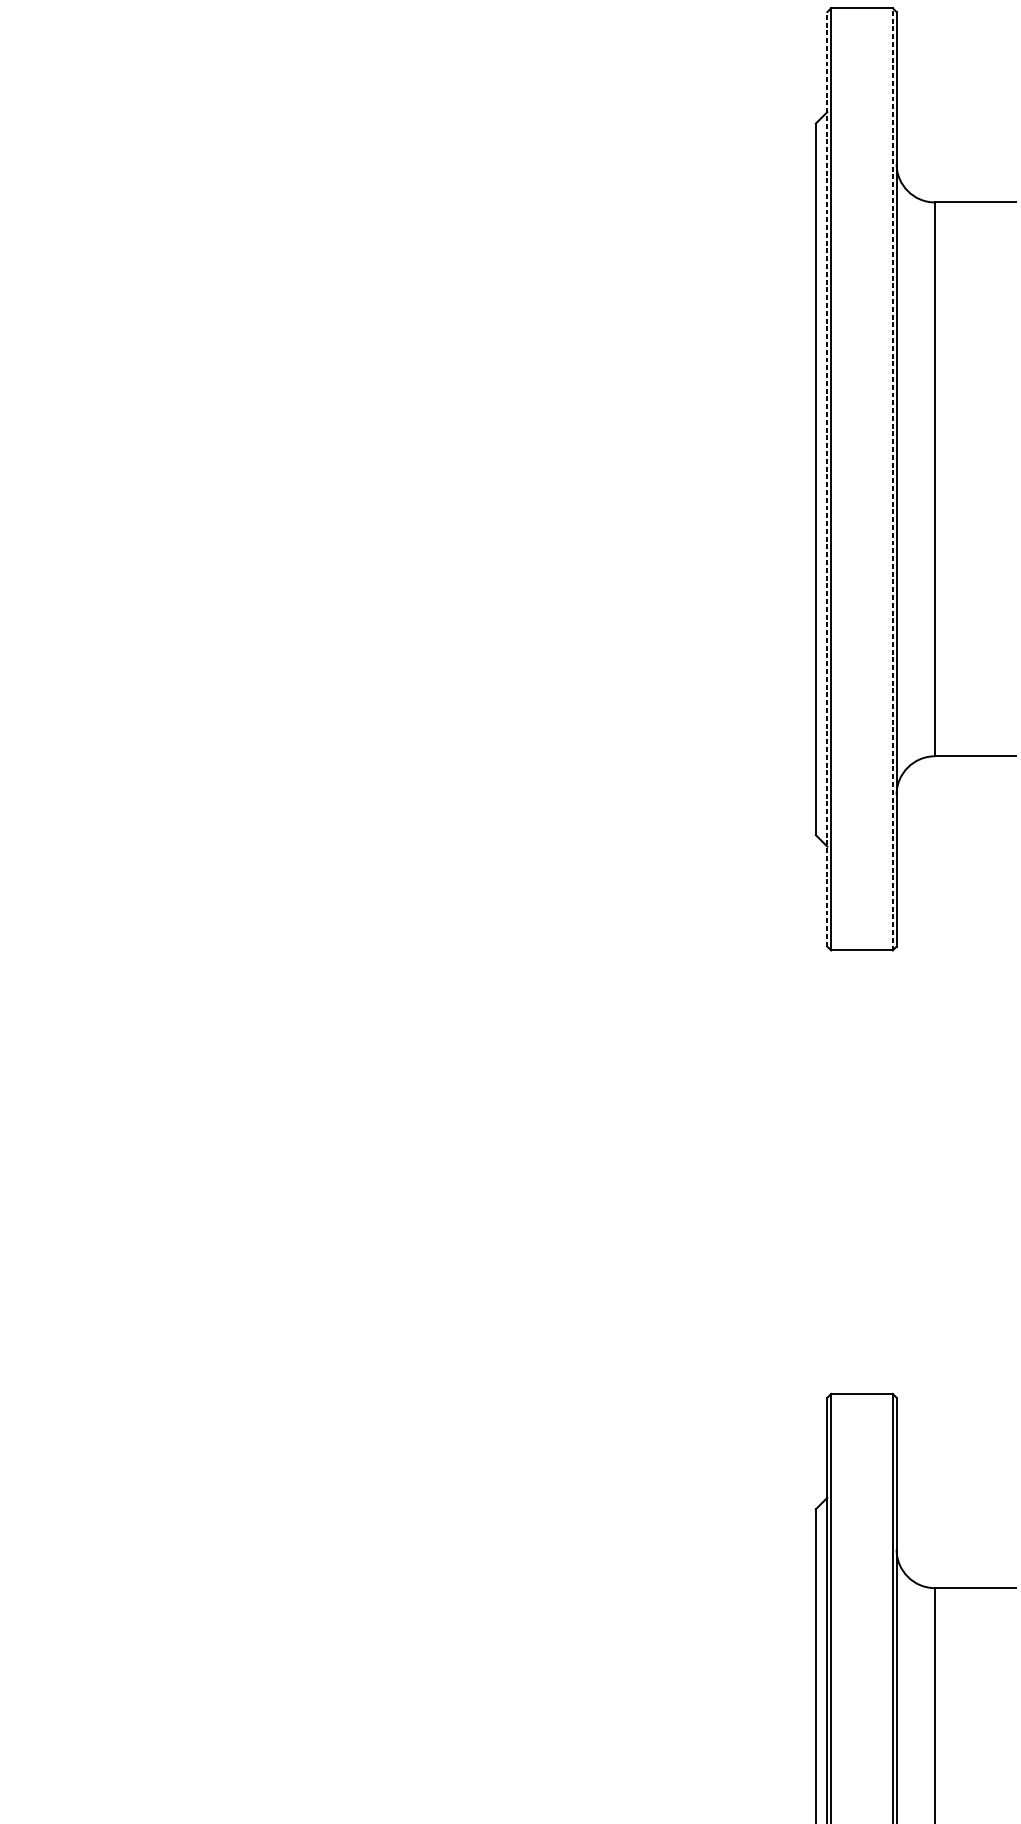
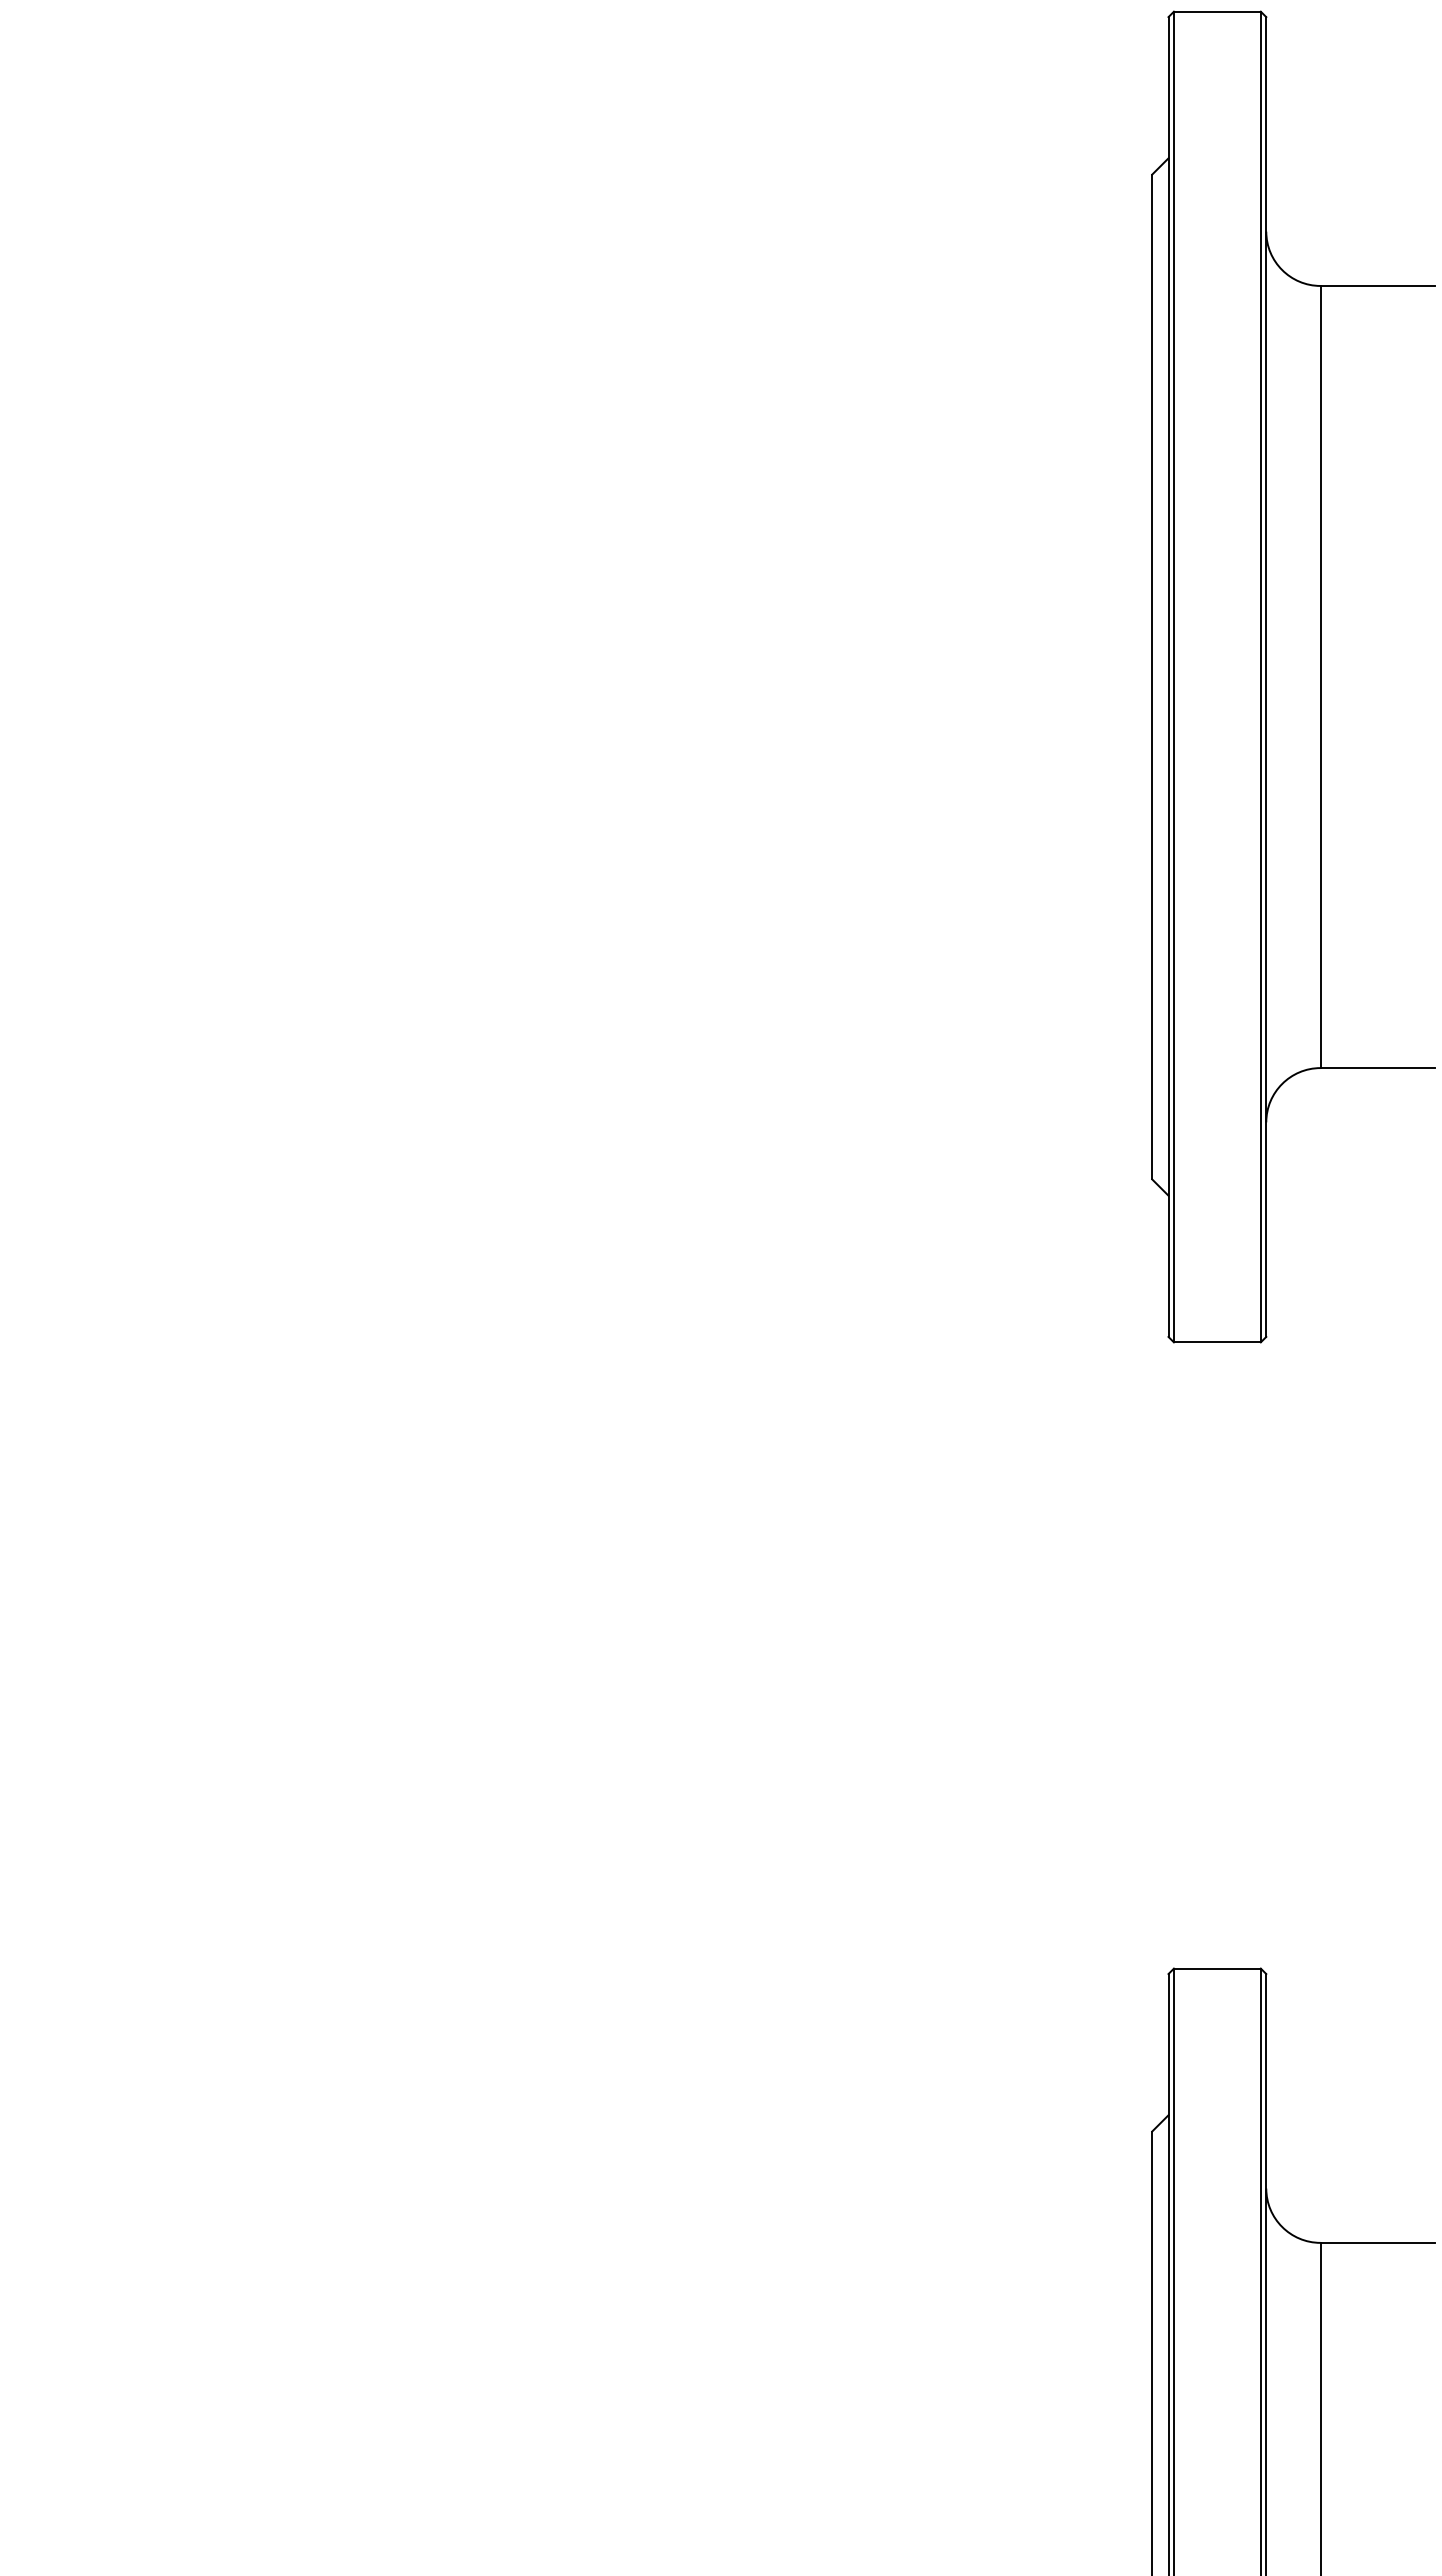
line: (892, 478) -> (1260, 676), dashed -> solid
line: (827, 479) -> (1168, 677), dashed -> solid

